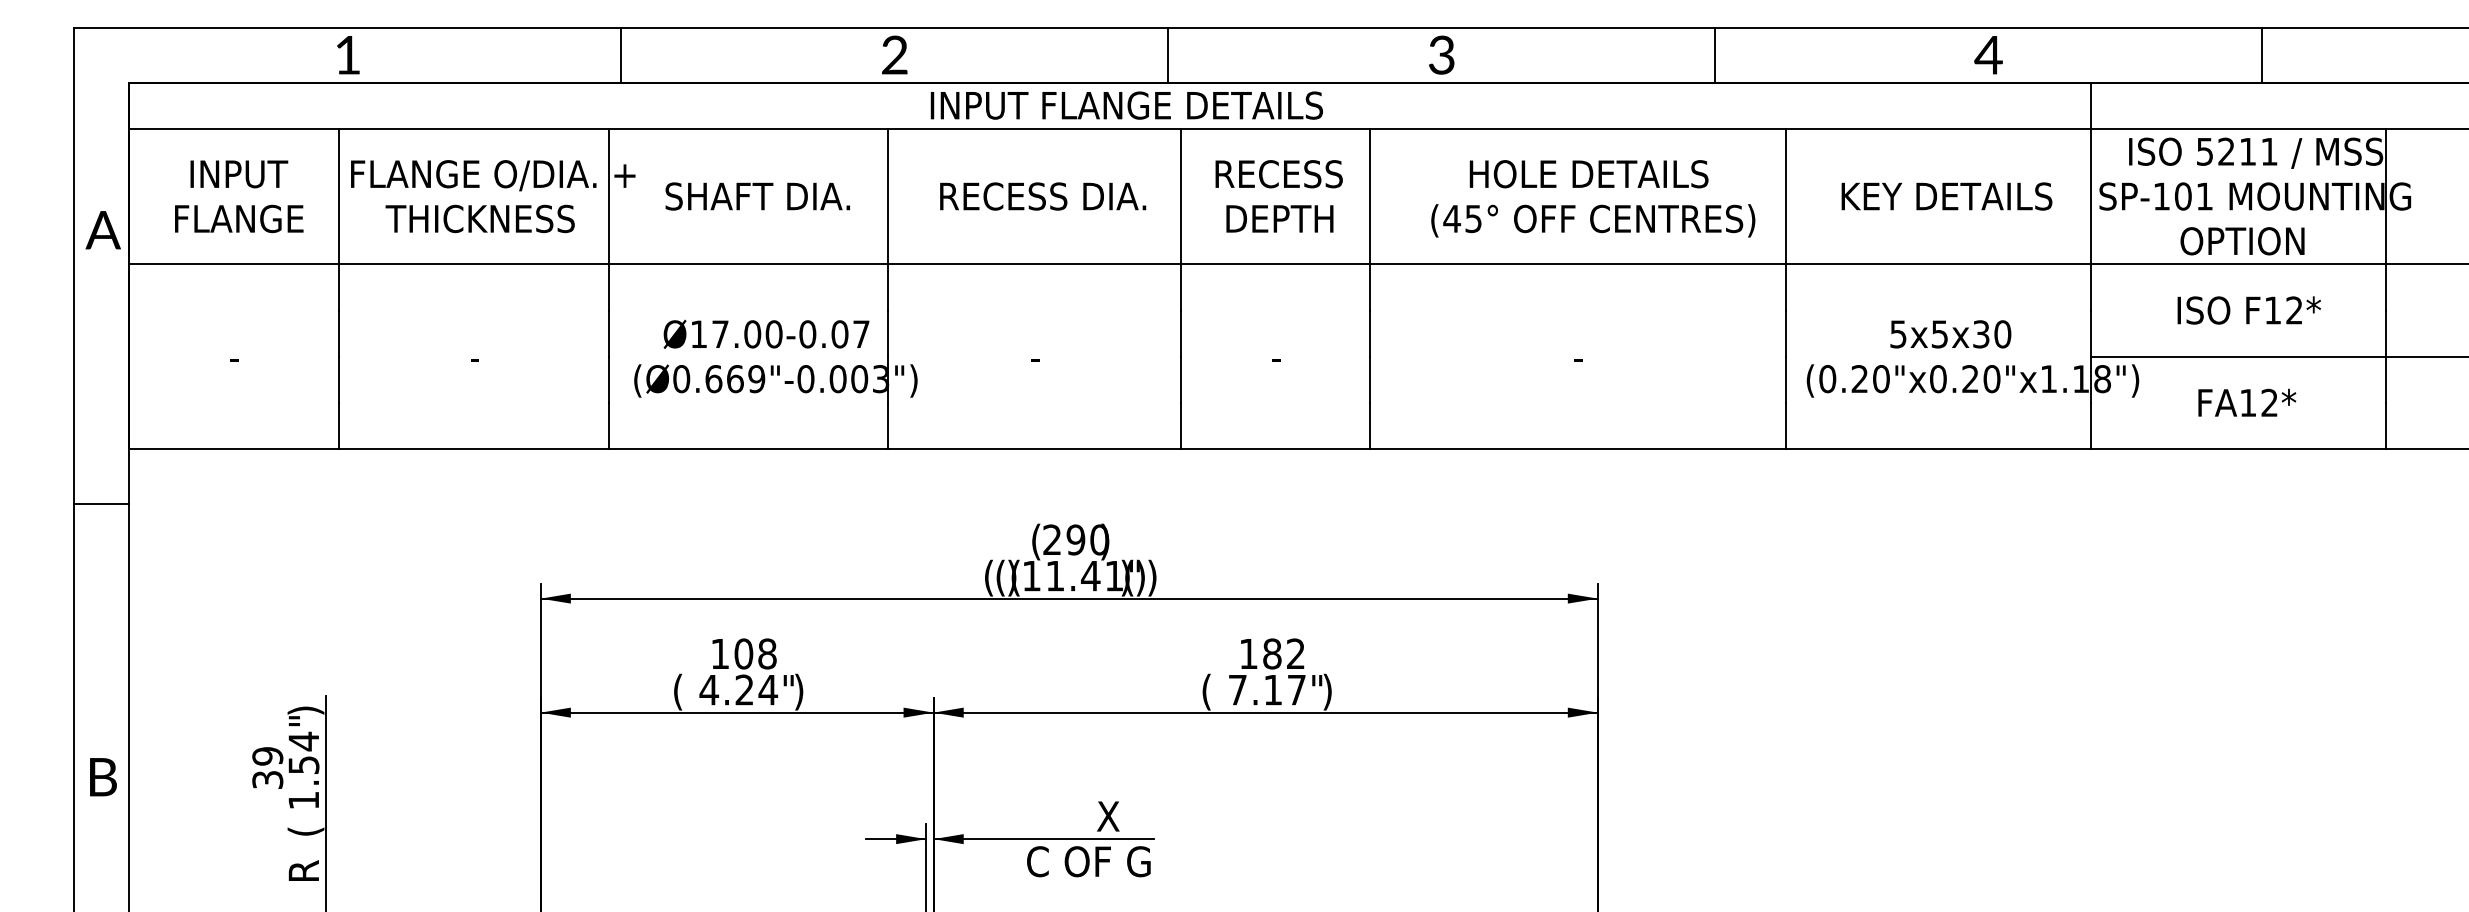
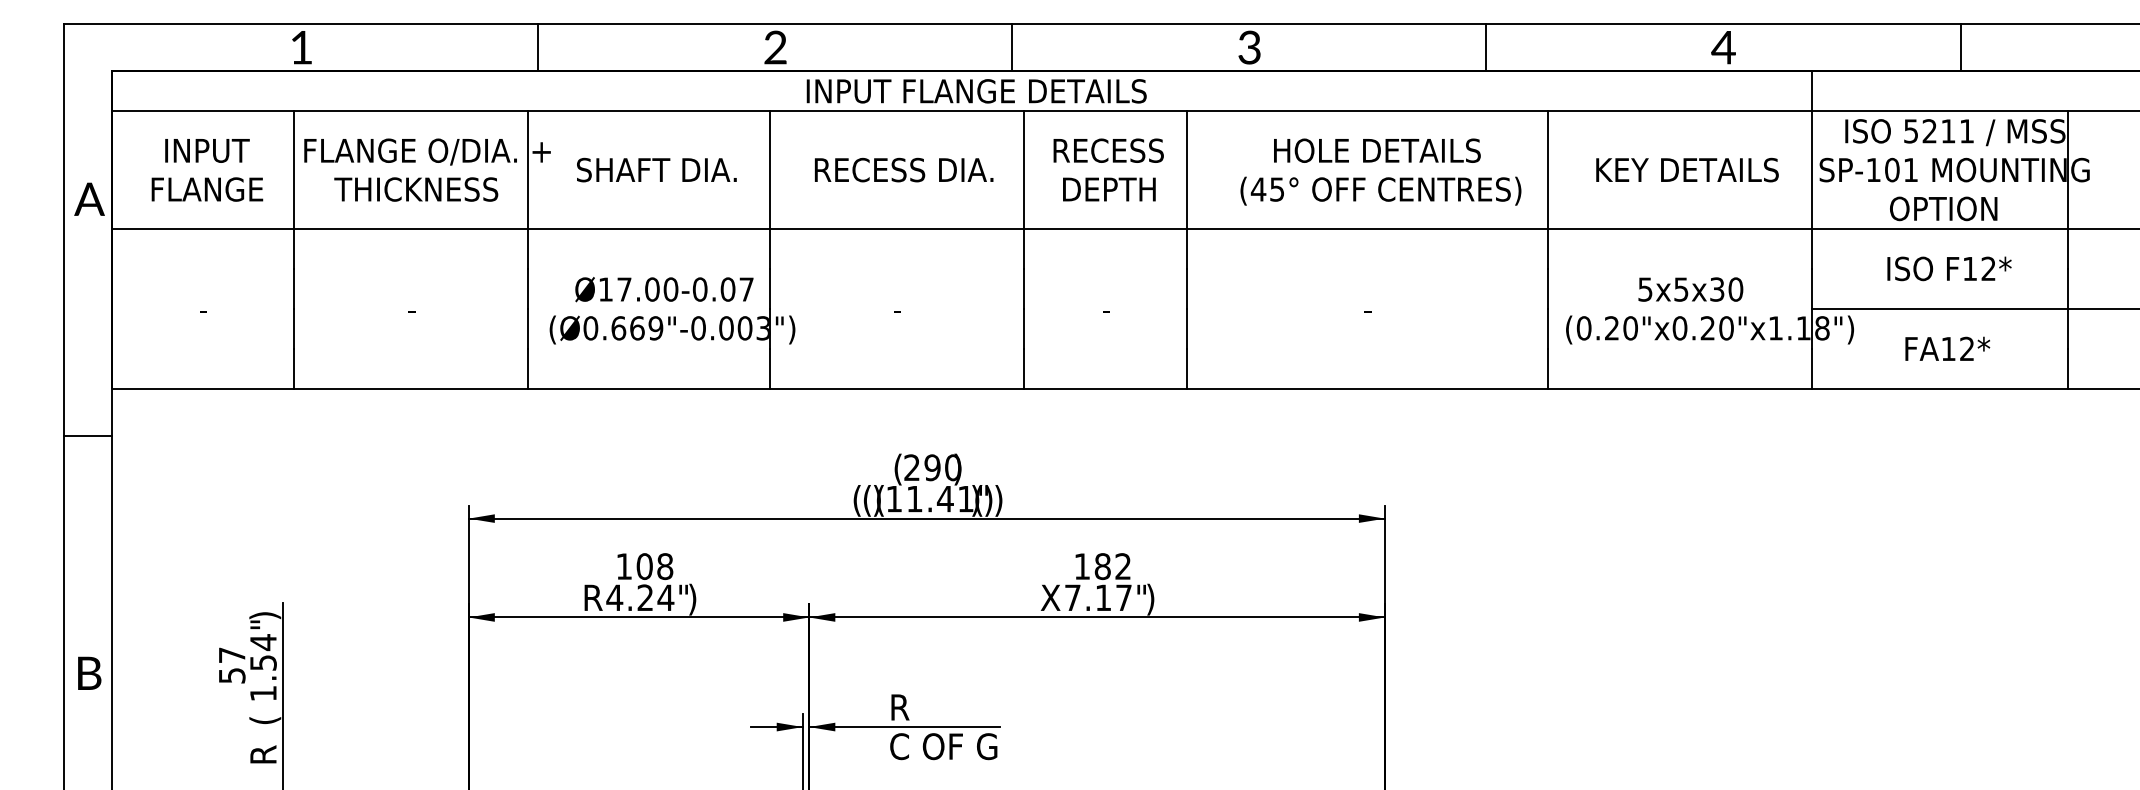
text: (684, 691) -> (593, 599), ( -> R
text: (1212, 691) -> (1050, 599), ( -> X
text: (267, 766) -> (231, 664), 39 -> 57
text: (1073, 816) -> (930, 707), X -> R

